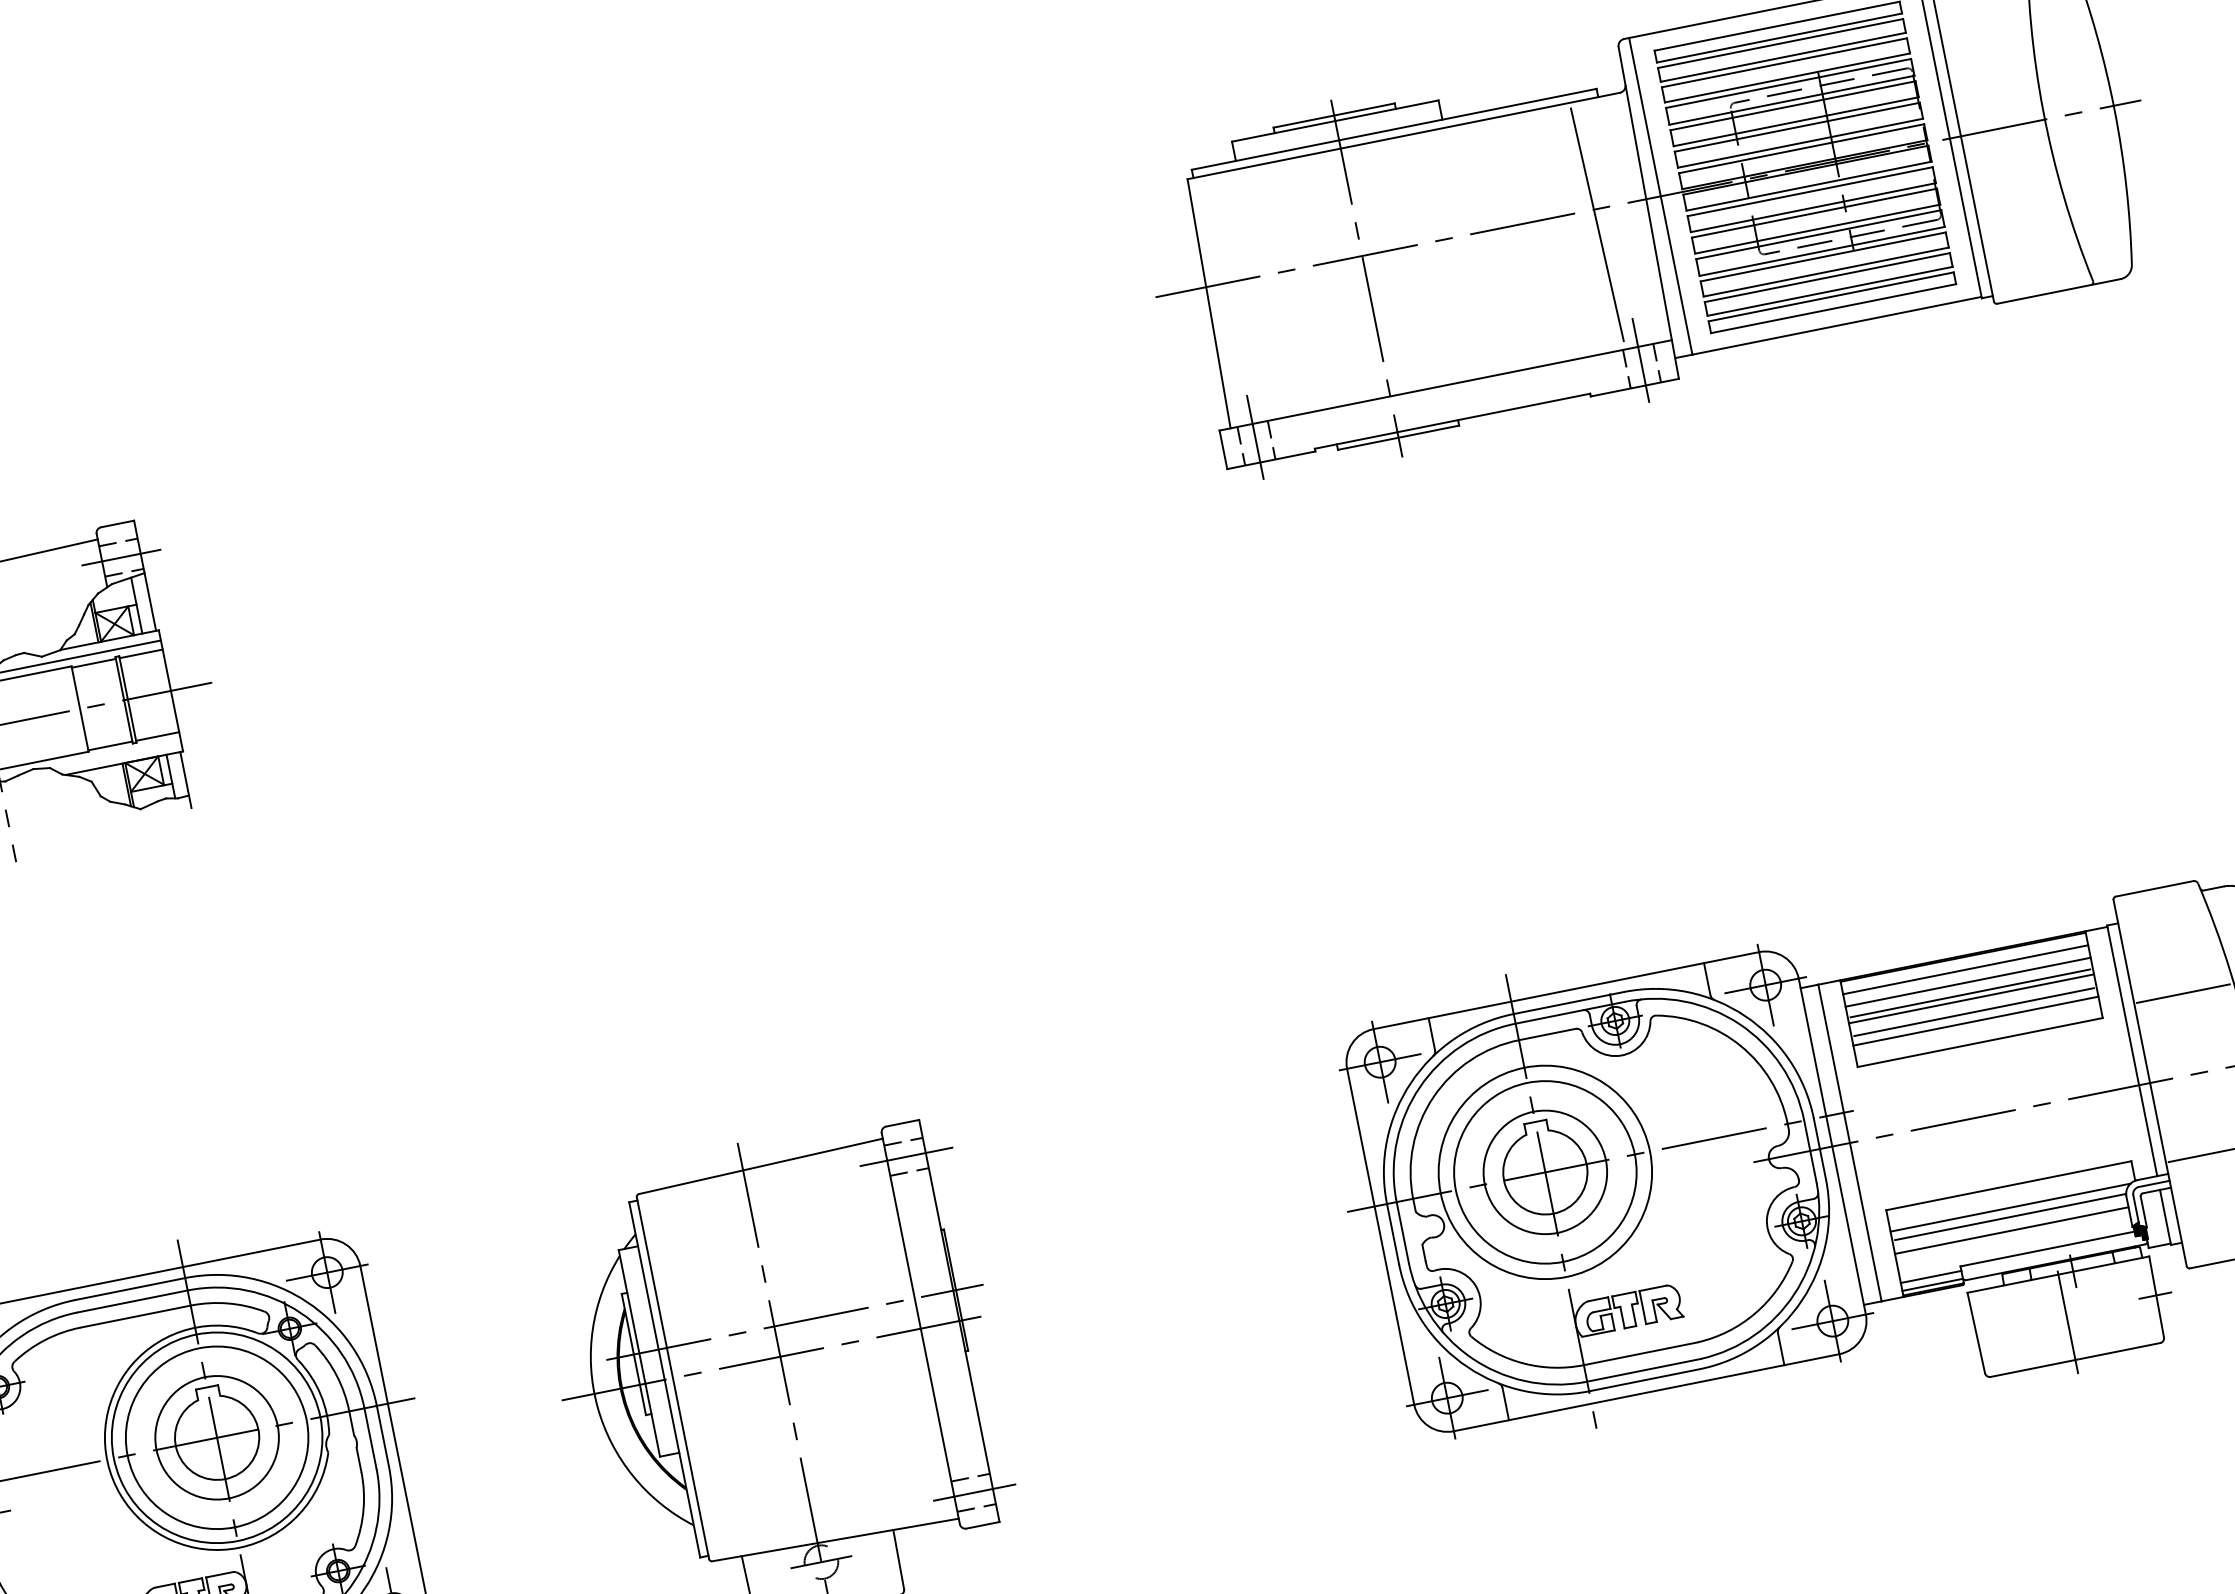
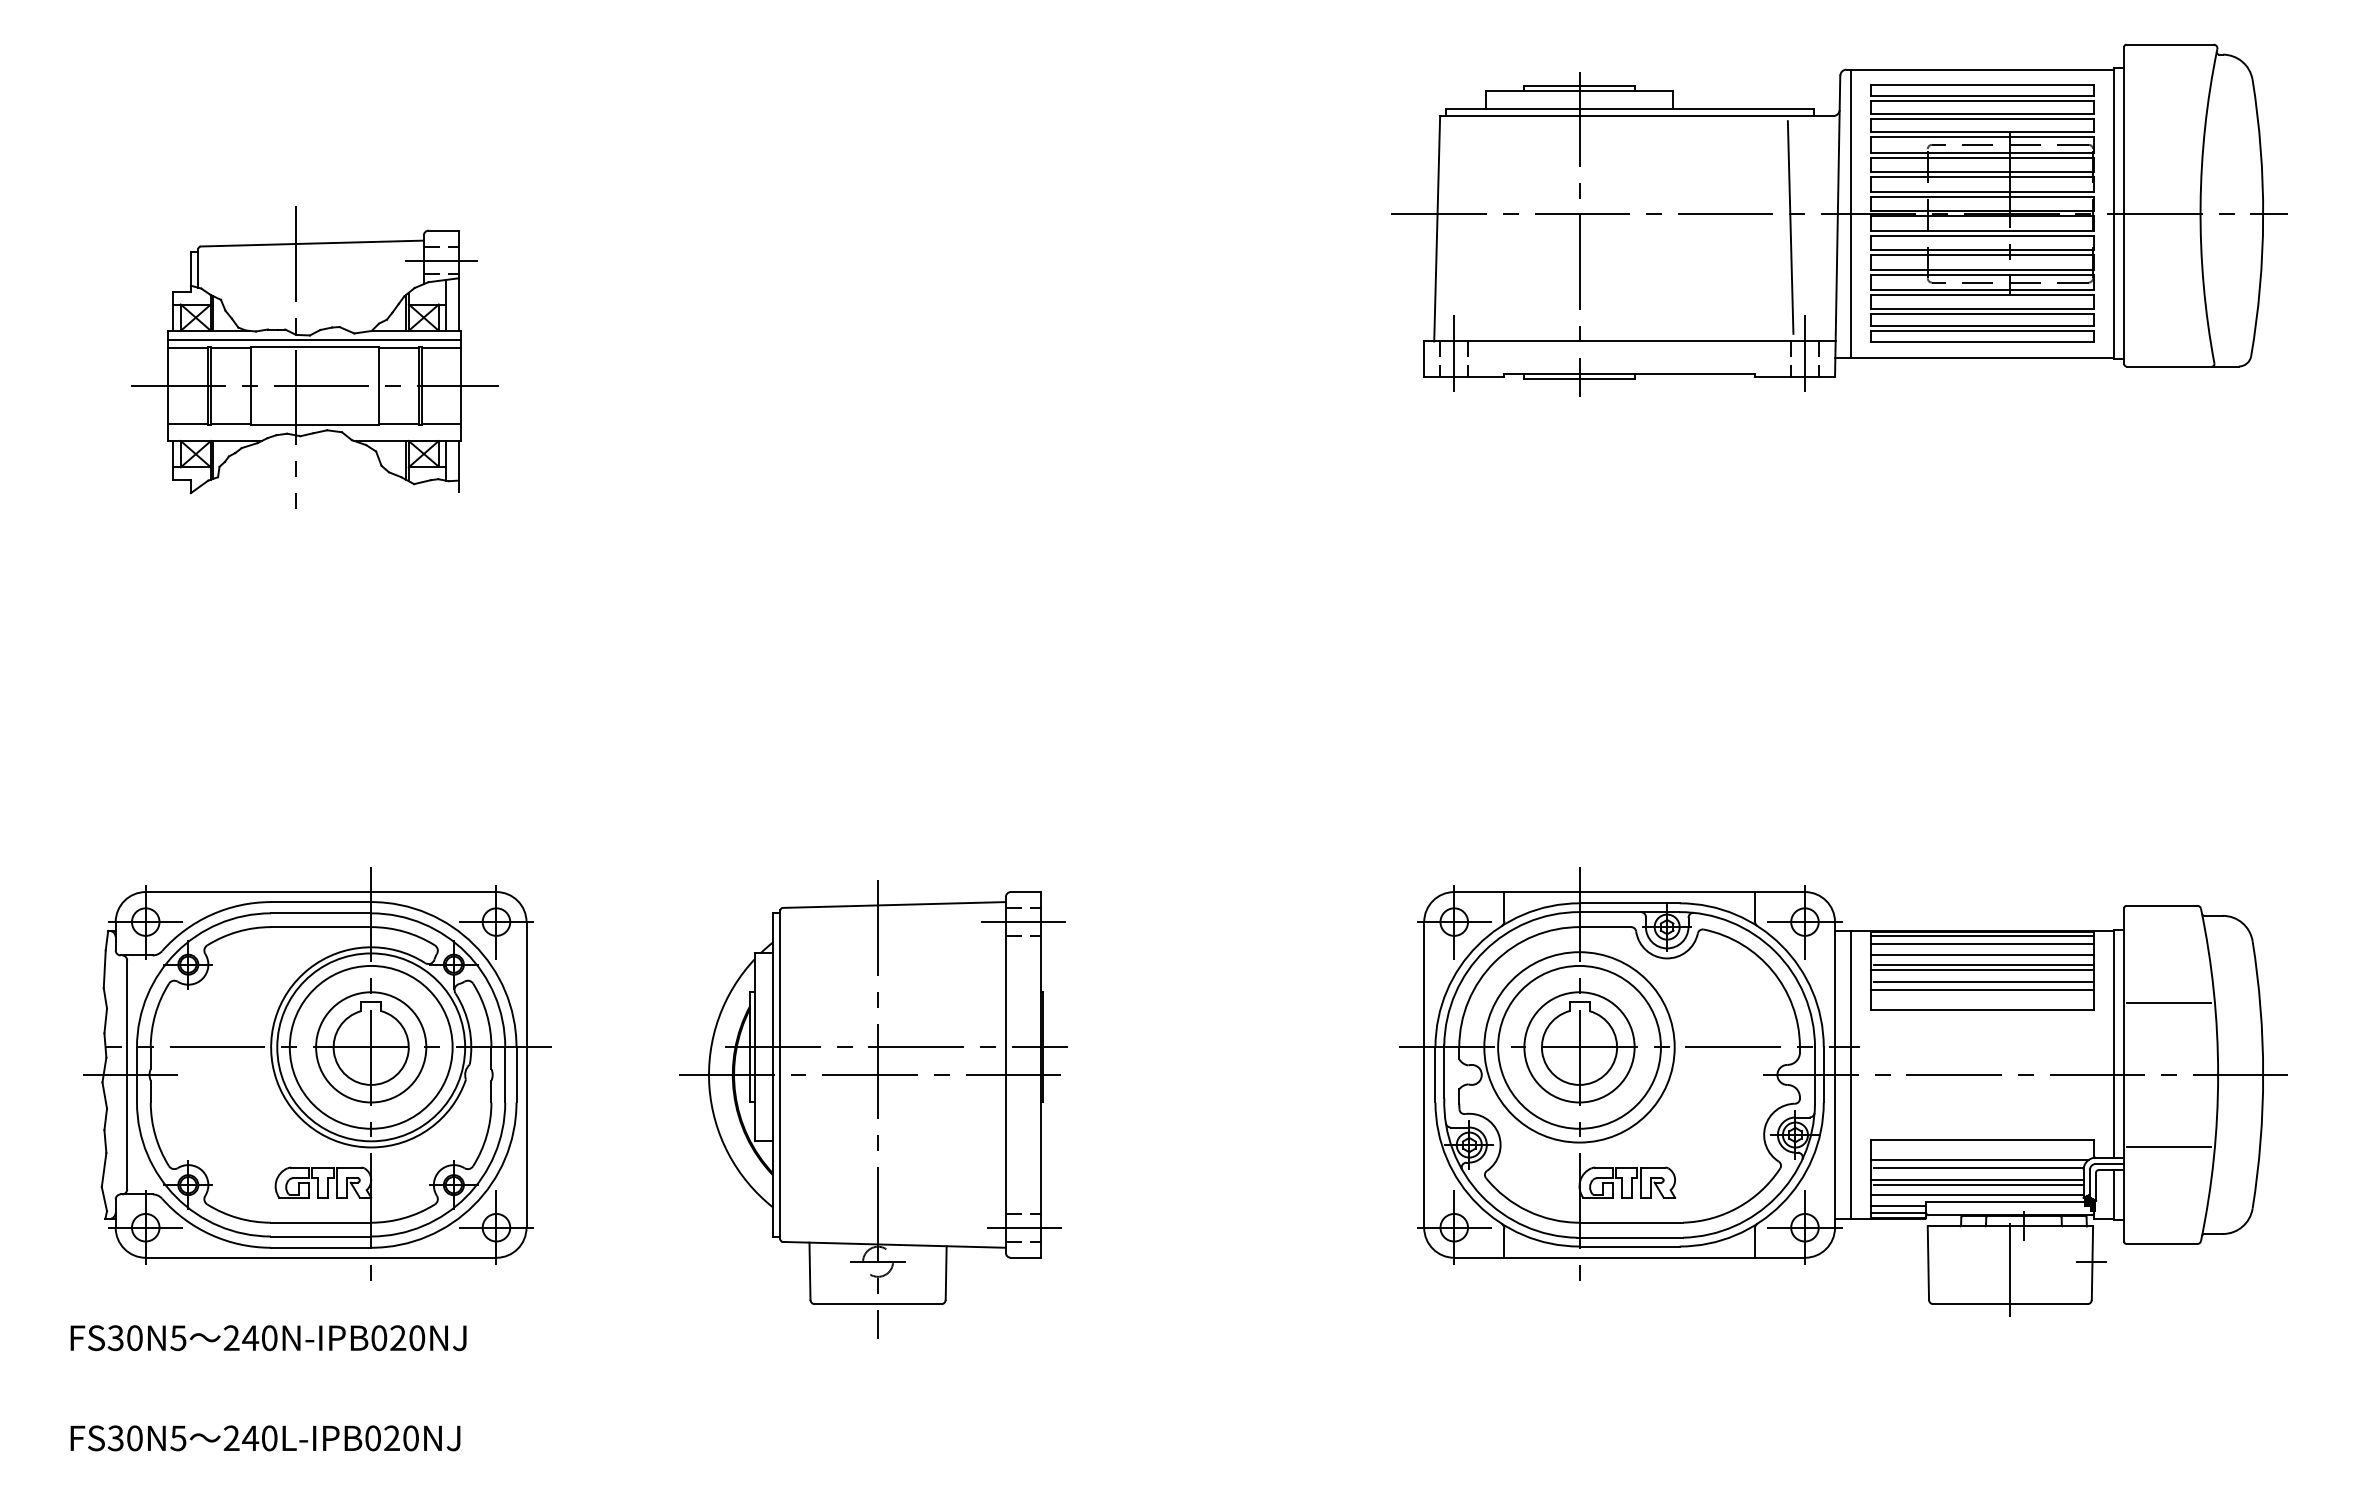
line: (1964, 961) -> (1982, 936), added
line: (2014, 1235) -> (1978, 1184), added
line: (2015, 1246) -> (1977, 1194), added

